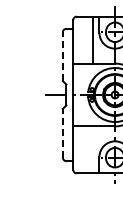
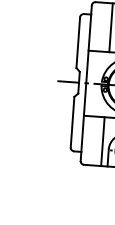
line: (62, 56) -> (77, 42), dashed -> solid
line: (62, 132) -> (72, 121), dashed -> solid
line: (93, 149) -> (103, 141), added

